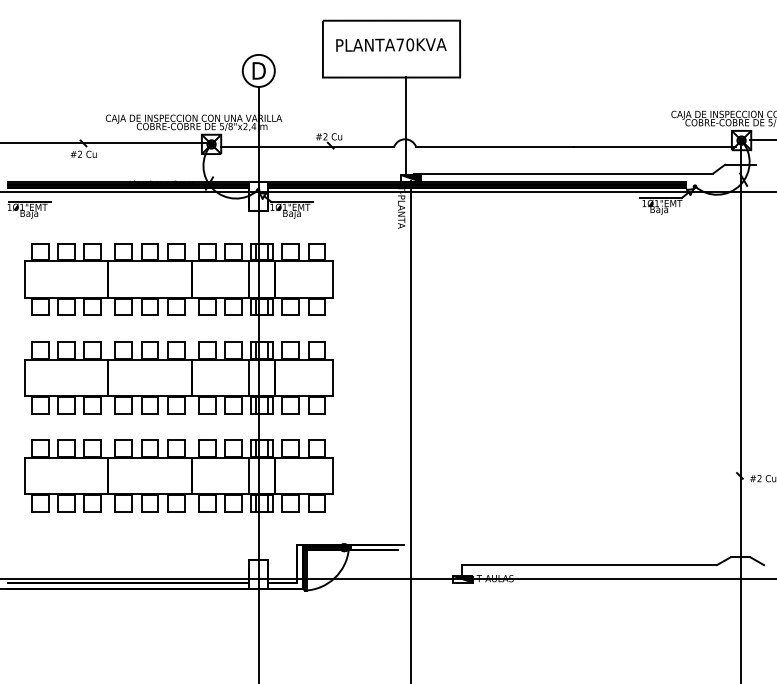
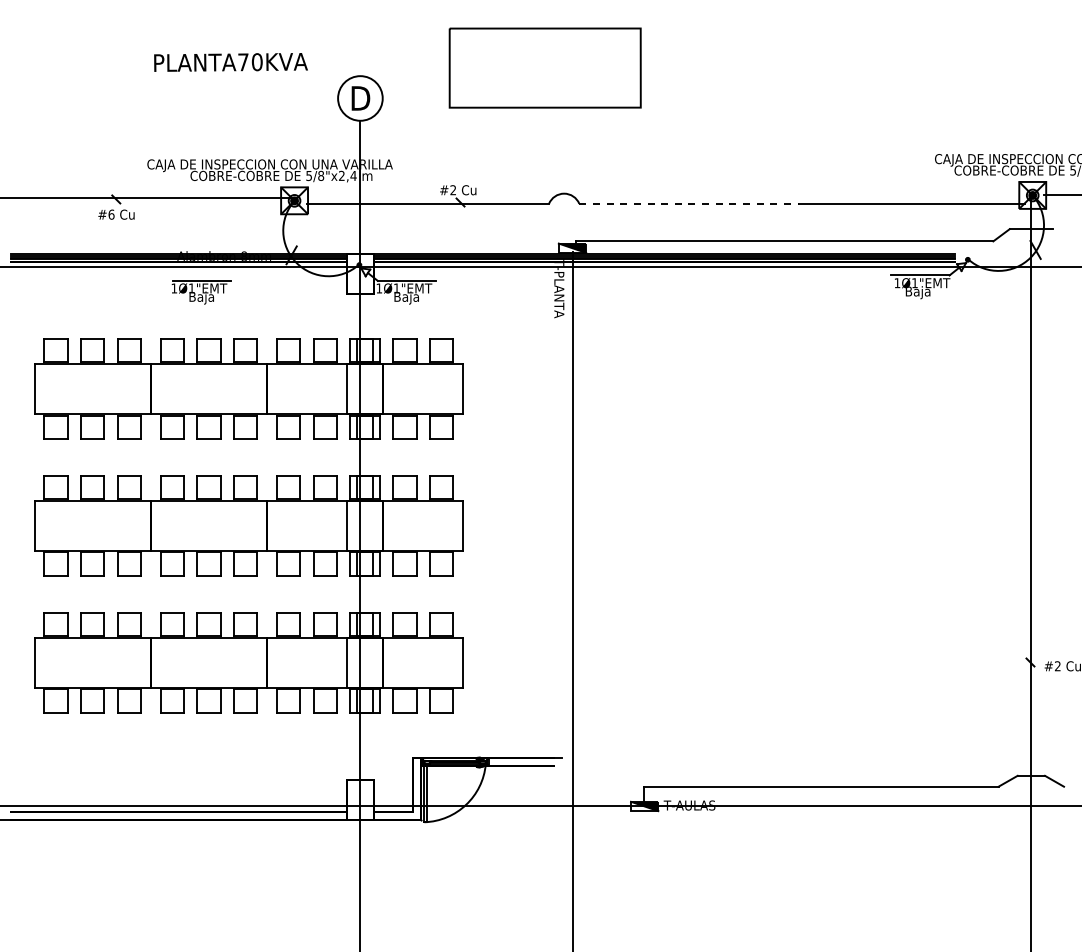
text: (391, 45) -> (230, 62), moved
line: (406, 125) -> (565, 174), removed
line: (495, 146) -> (689, 203), solid -> dashed
text: (80, 154) -> (111, 214), #2 -> #6
part: (29, 210) -> (201, 292), moved

